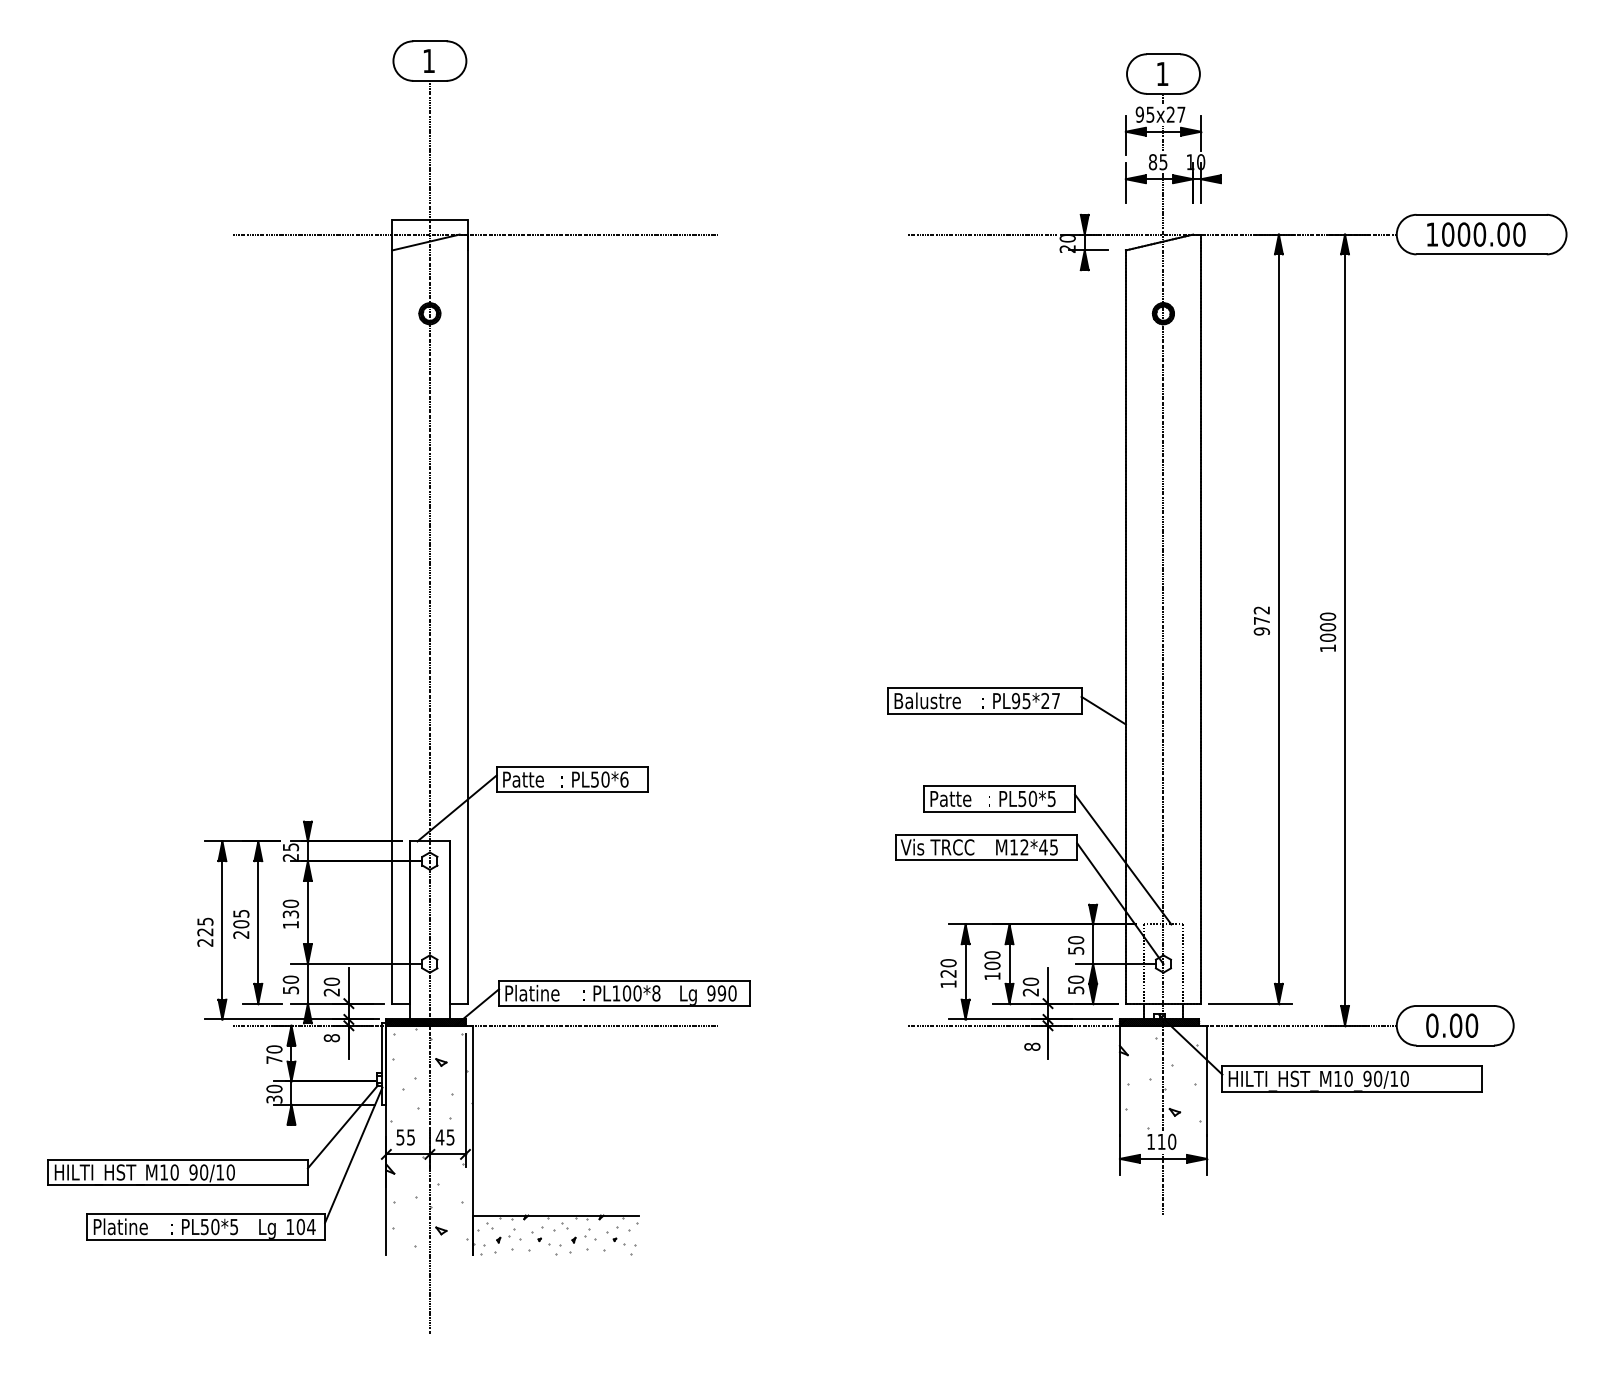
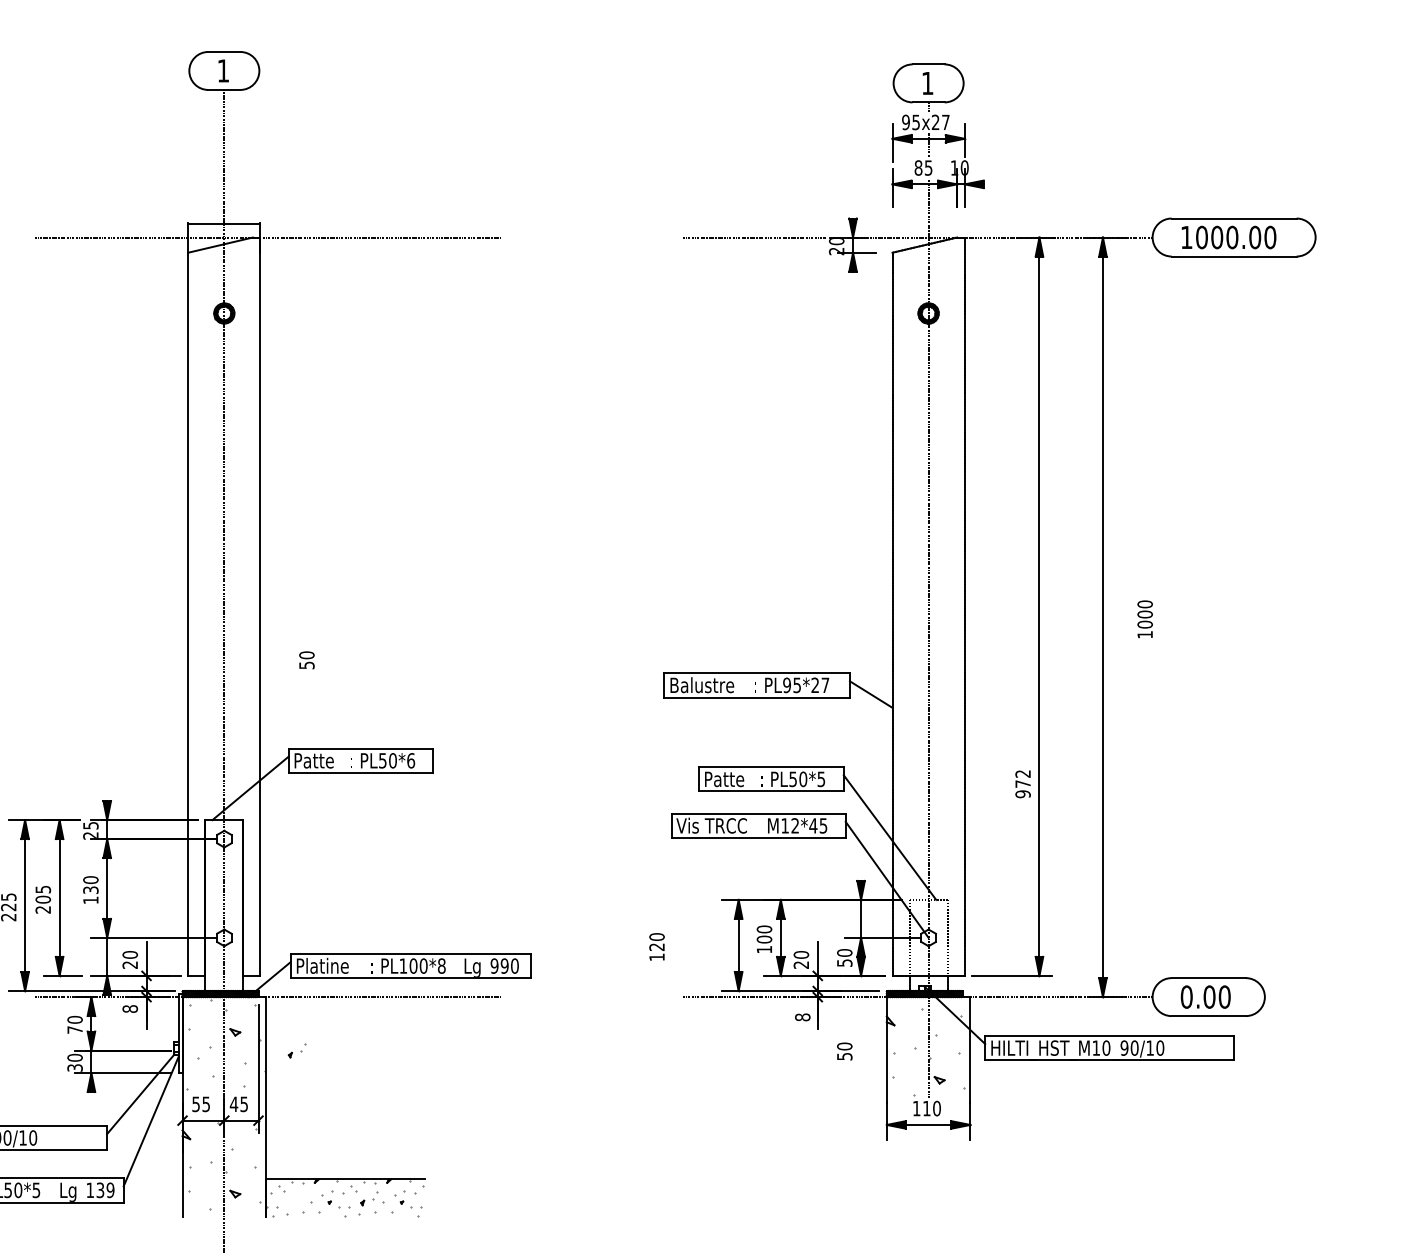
text: (1261, 620) -> (1022, 783), moved
text: (1328, 631) -> (1145, 618), moved
text: (1076, 945) -> (845, 1051), moved
text: (948, 973) -> (656, 946), moved
text: (290, 984) -> (306, 659), moved
line: (1163, 1183) -> (928, 1148), removed
text: (305, 1226) -> (104, 1189), 104 -> 139
part: (505, 1235) -> (296, 1050), moved

